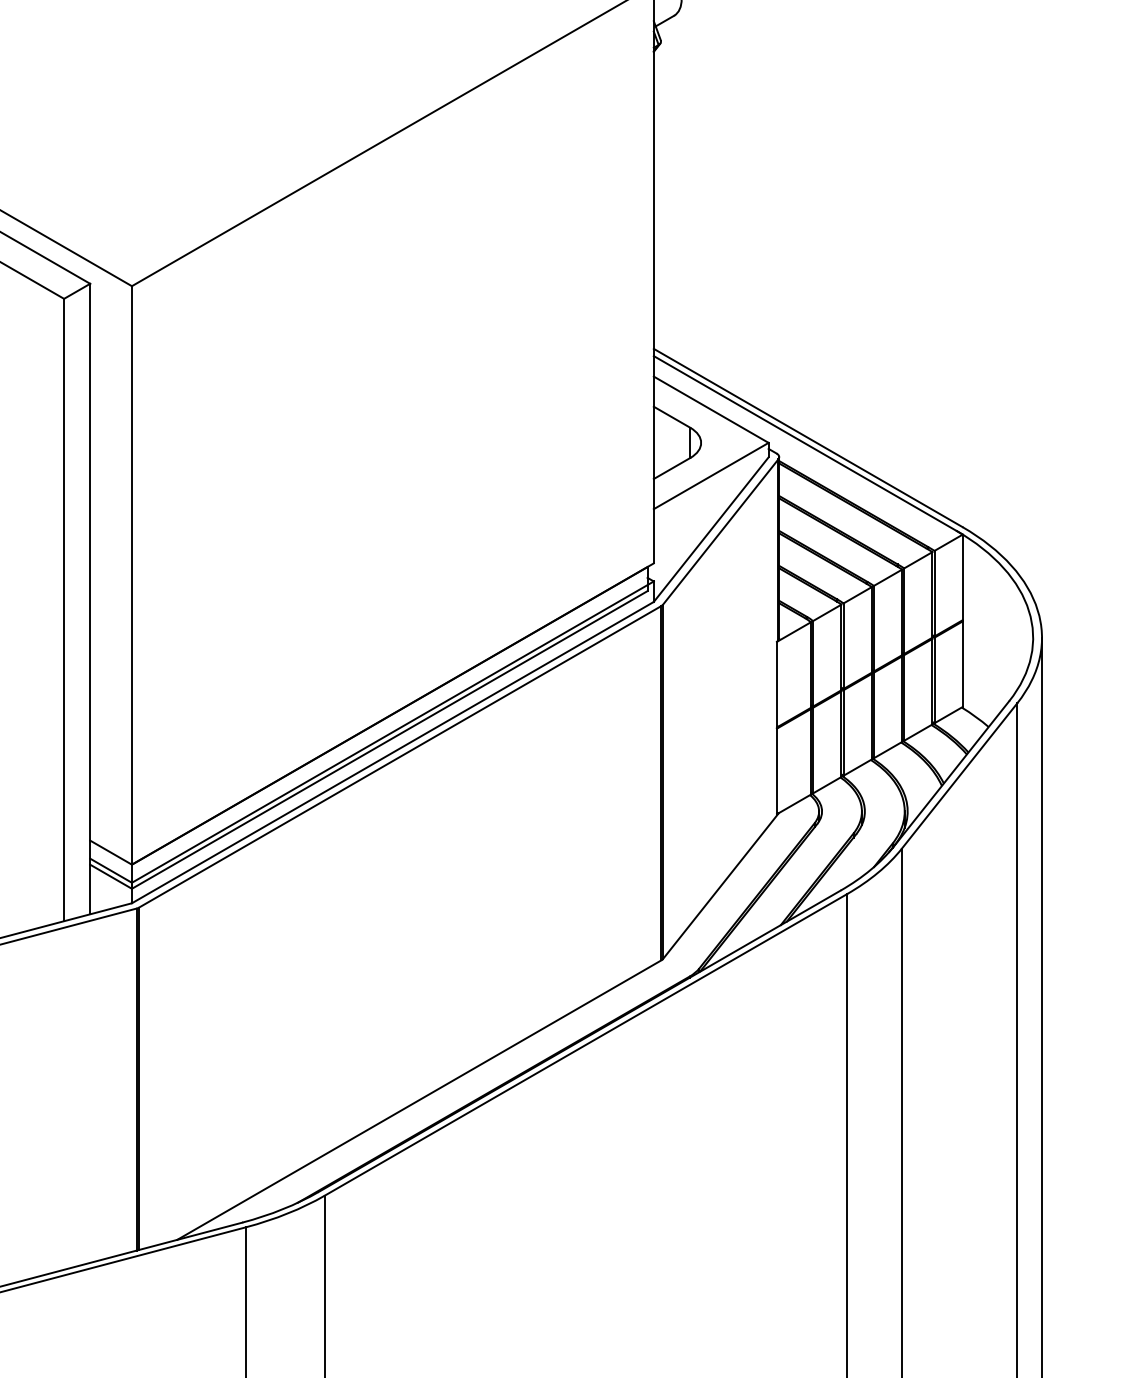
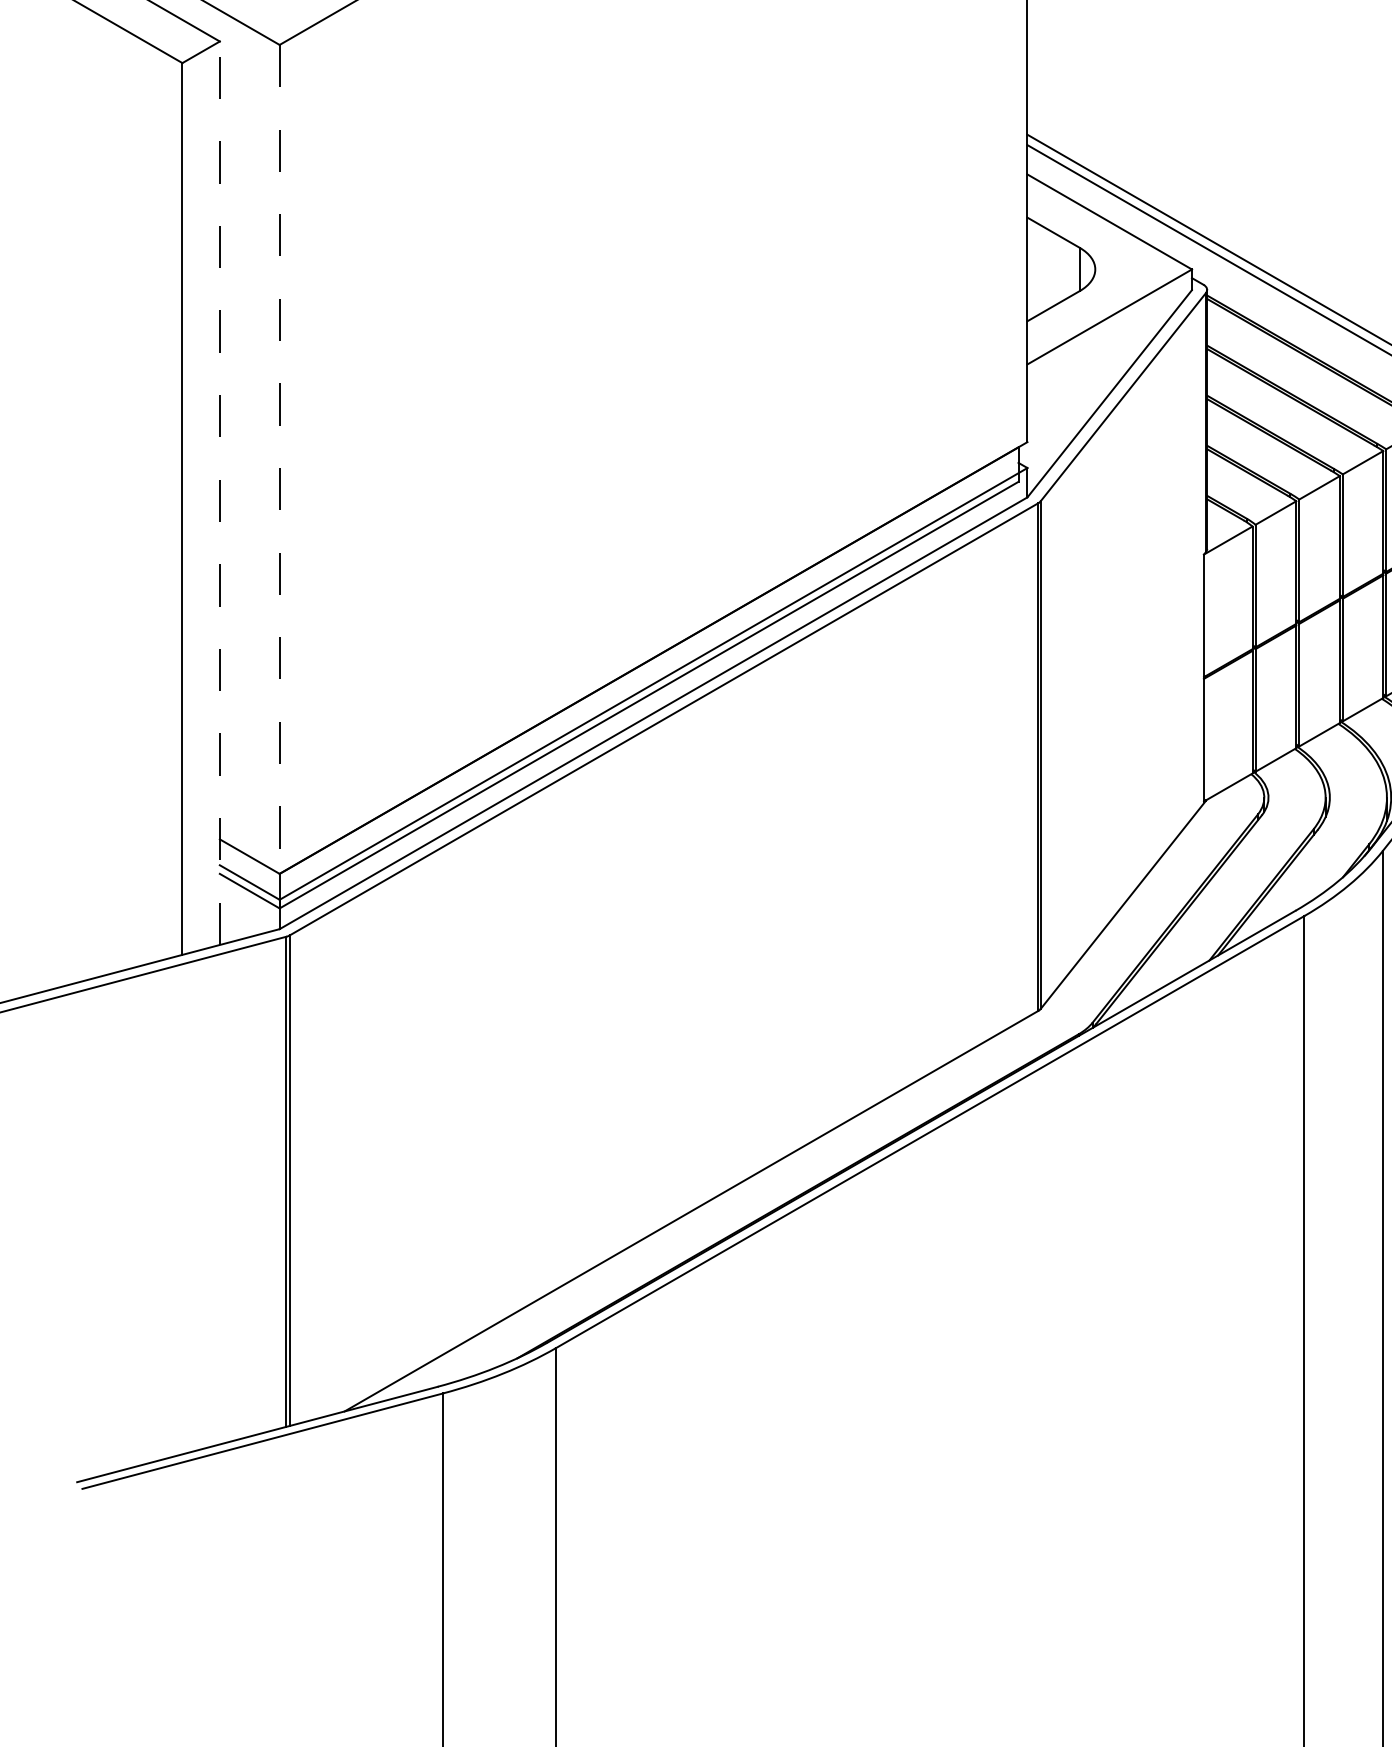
line: (131, 575) -> (279, 459), solid -> dashed
line: (90, 598) -> (220, 492), solid -> dashed

